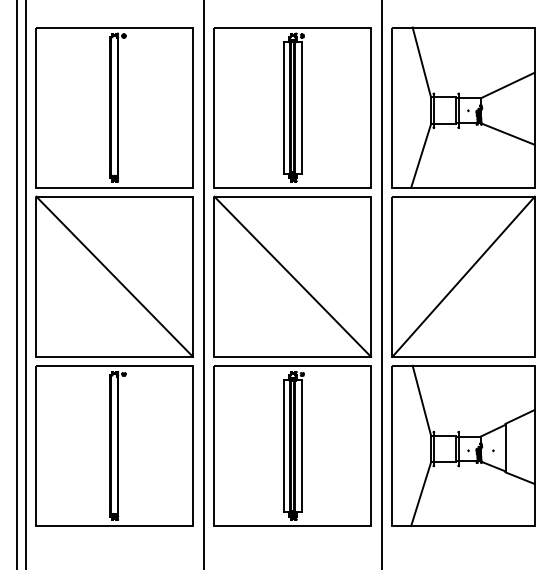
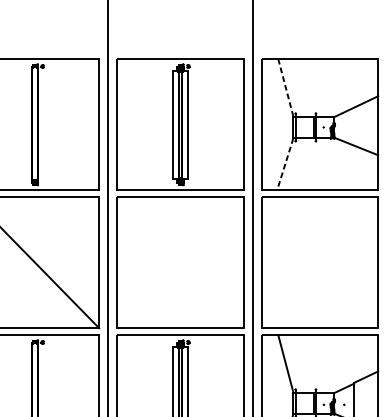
line: (421, 62) -> (285, 88), solid -> dashed
line: (420, 156) -> (284, 164), solid -> dashed
line: (292, 276) -> (180, 262), removed
line: (463, 276) -> (319, 262), removed

